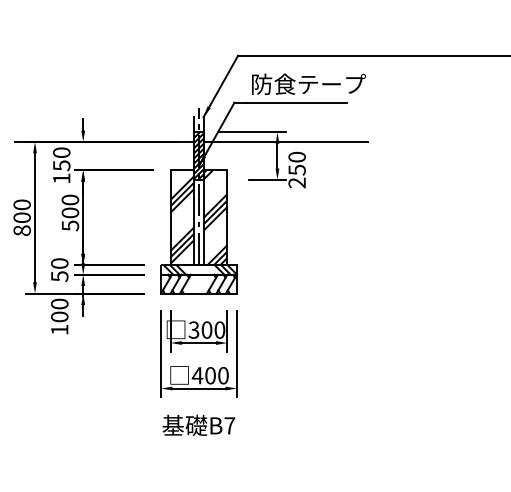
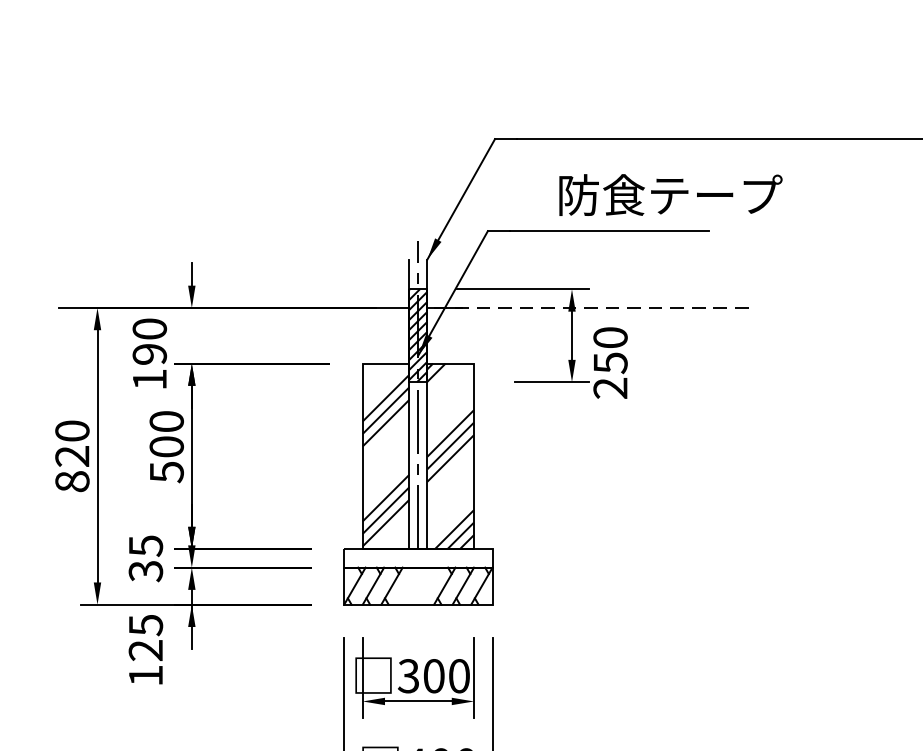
text: (308, 83) -> (669, 193), moved
line: (285, 141) -> (587, 307), solid -> dashed
text: (61, 165) -> (149, 354), 150 -> 190
text: (21, 217) -> (71, 455), 800 -> 820
text: (59, 269) -> (145, 557), 50 -> 35
hatch: (199, 269) -> (419, 557), removed
text: (59, 310) -> (145, 637), 100 -> 125

